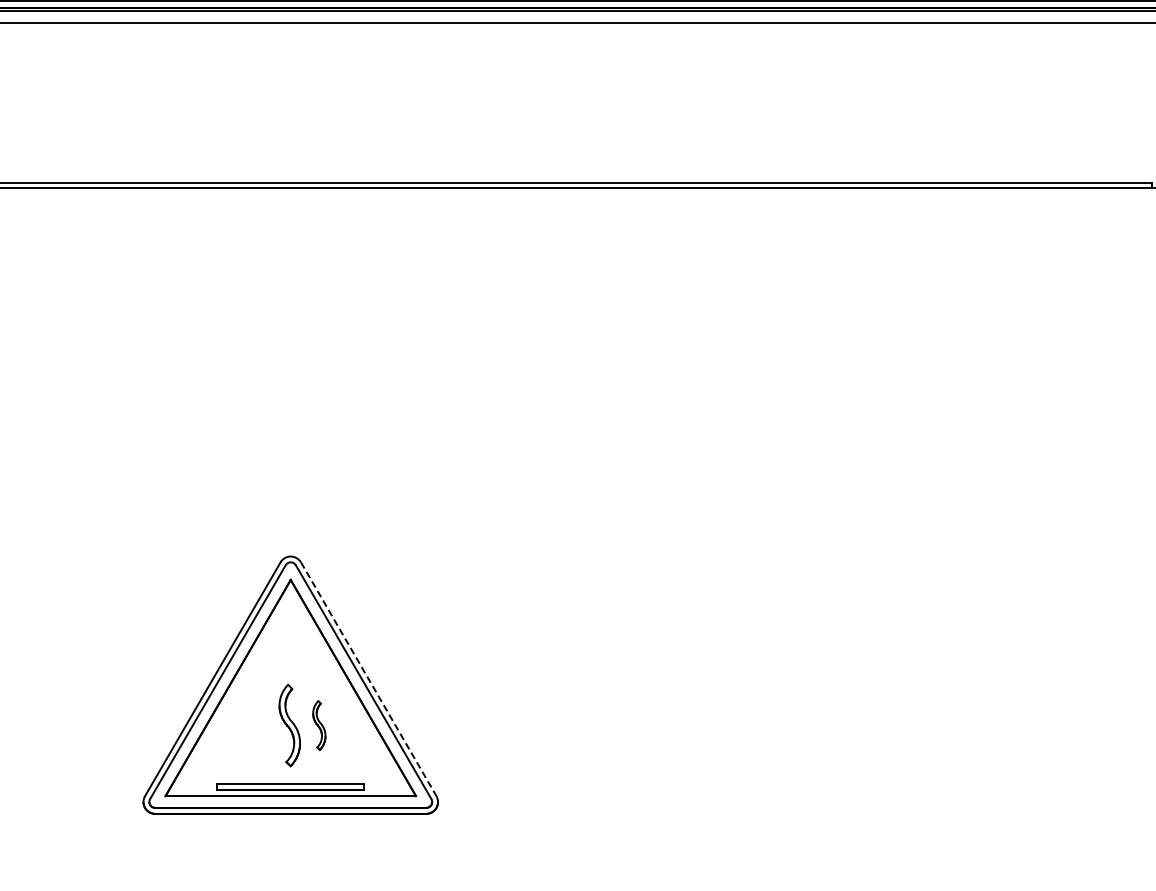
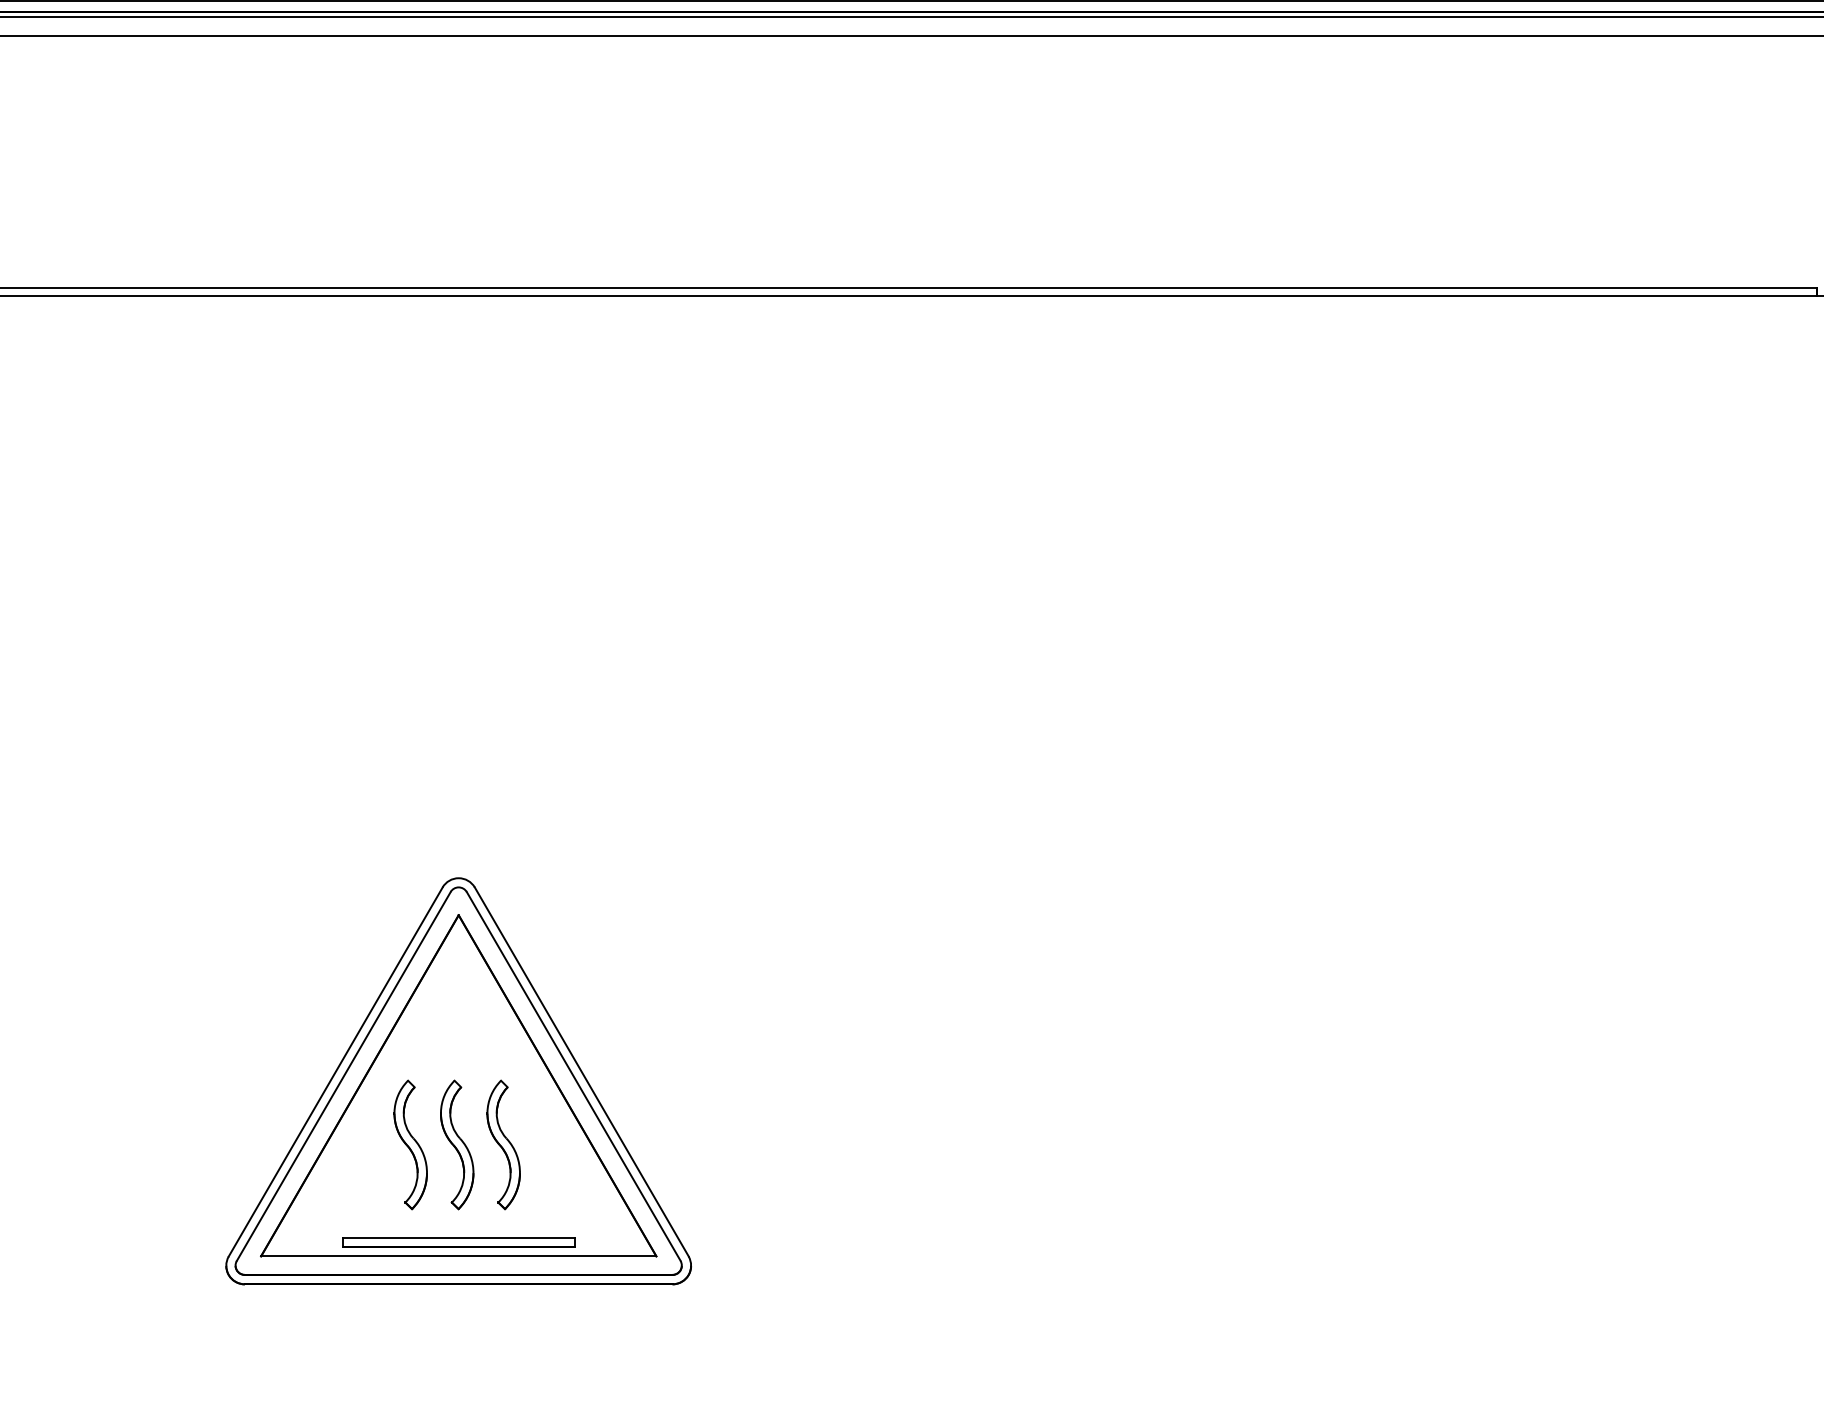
line: (369, 679) -> (582, 1072), dashed -> solid
part: (260, 725) -> (410, 1144), added
part: (319, 725) -> (504, 1144), size x1.67

